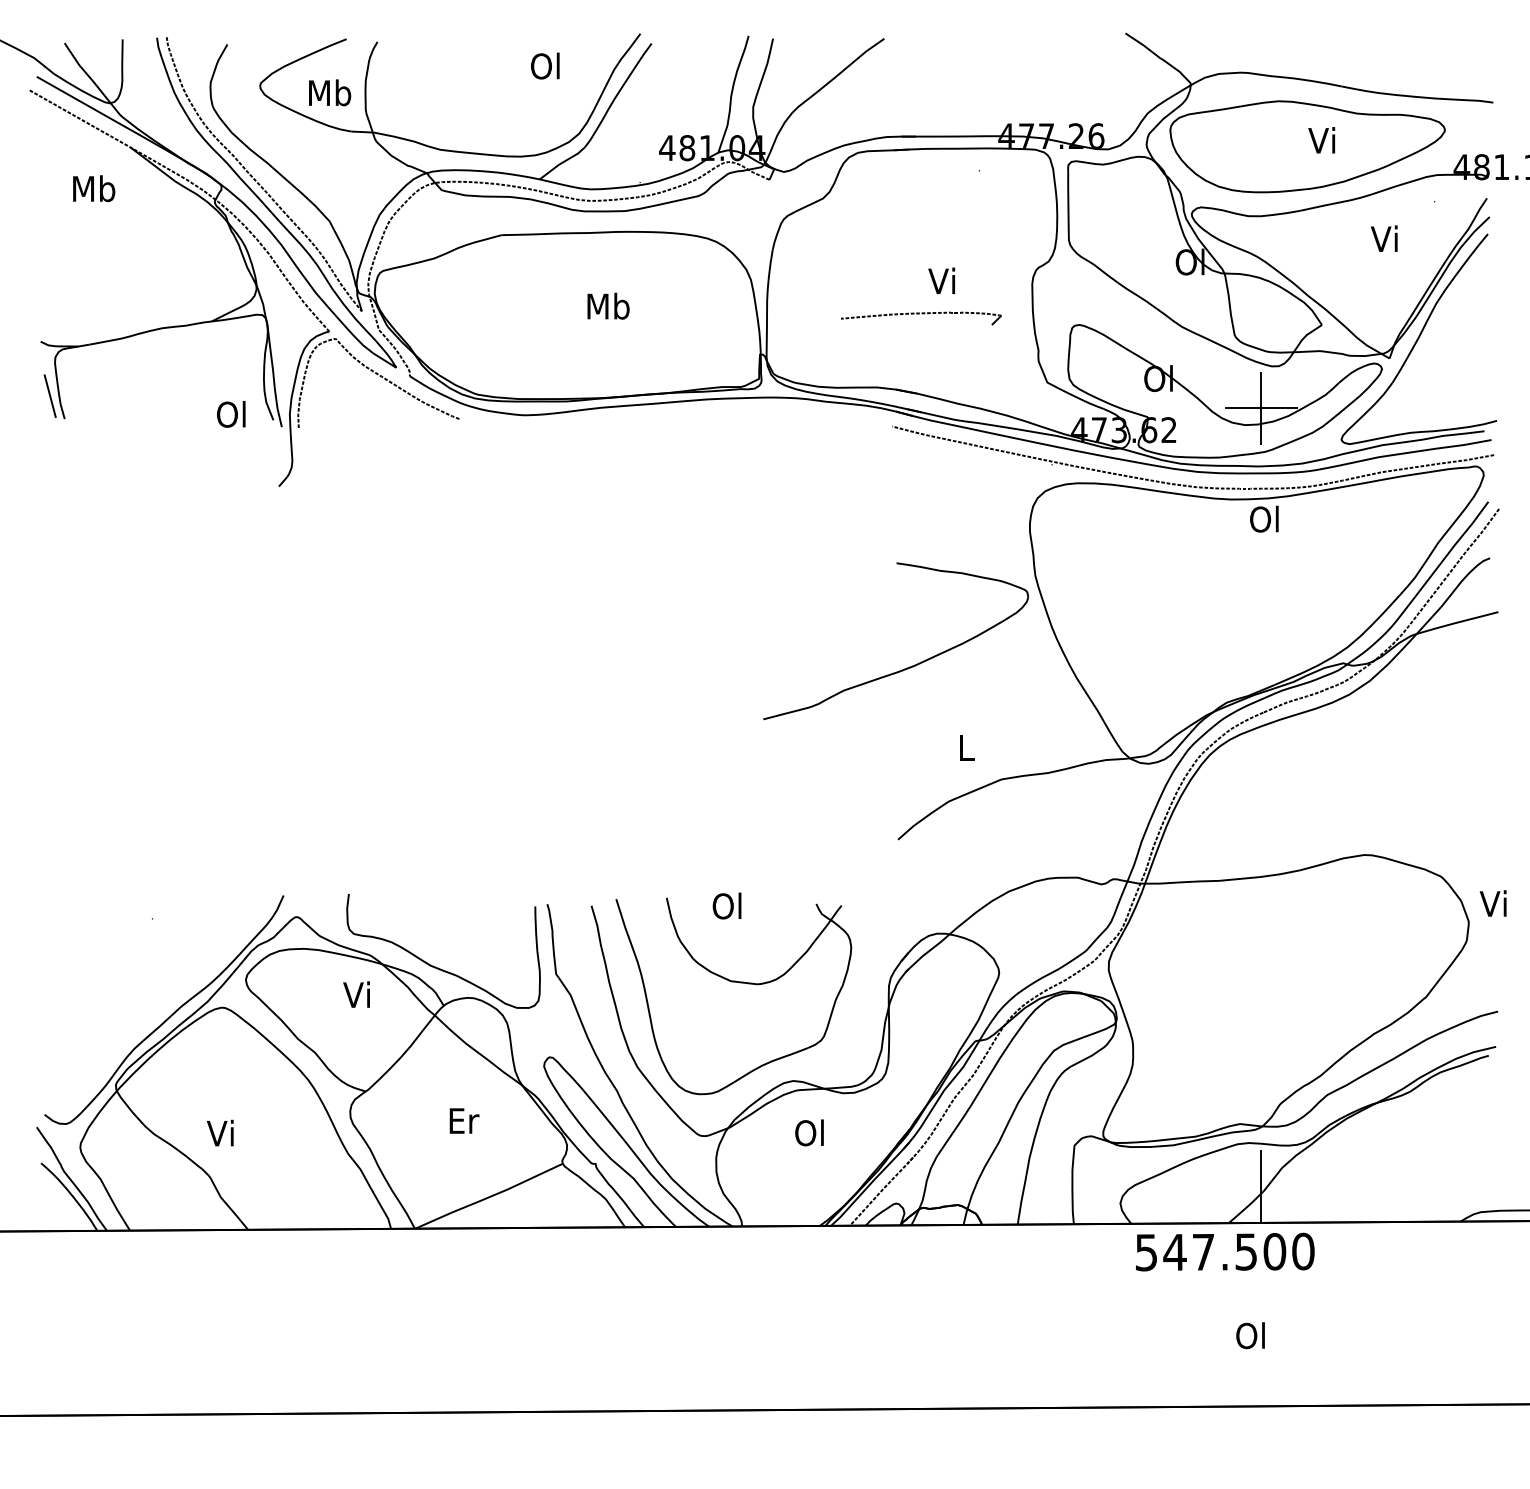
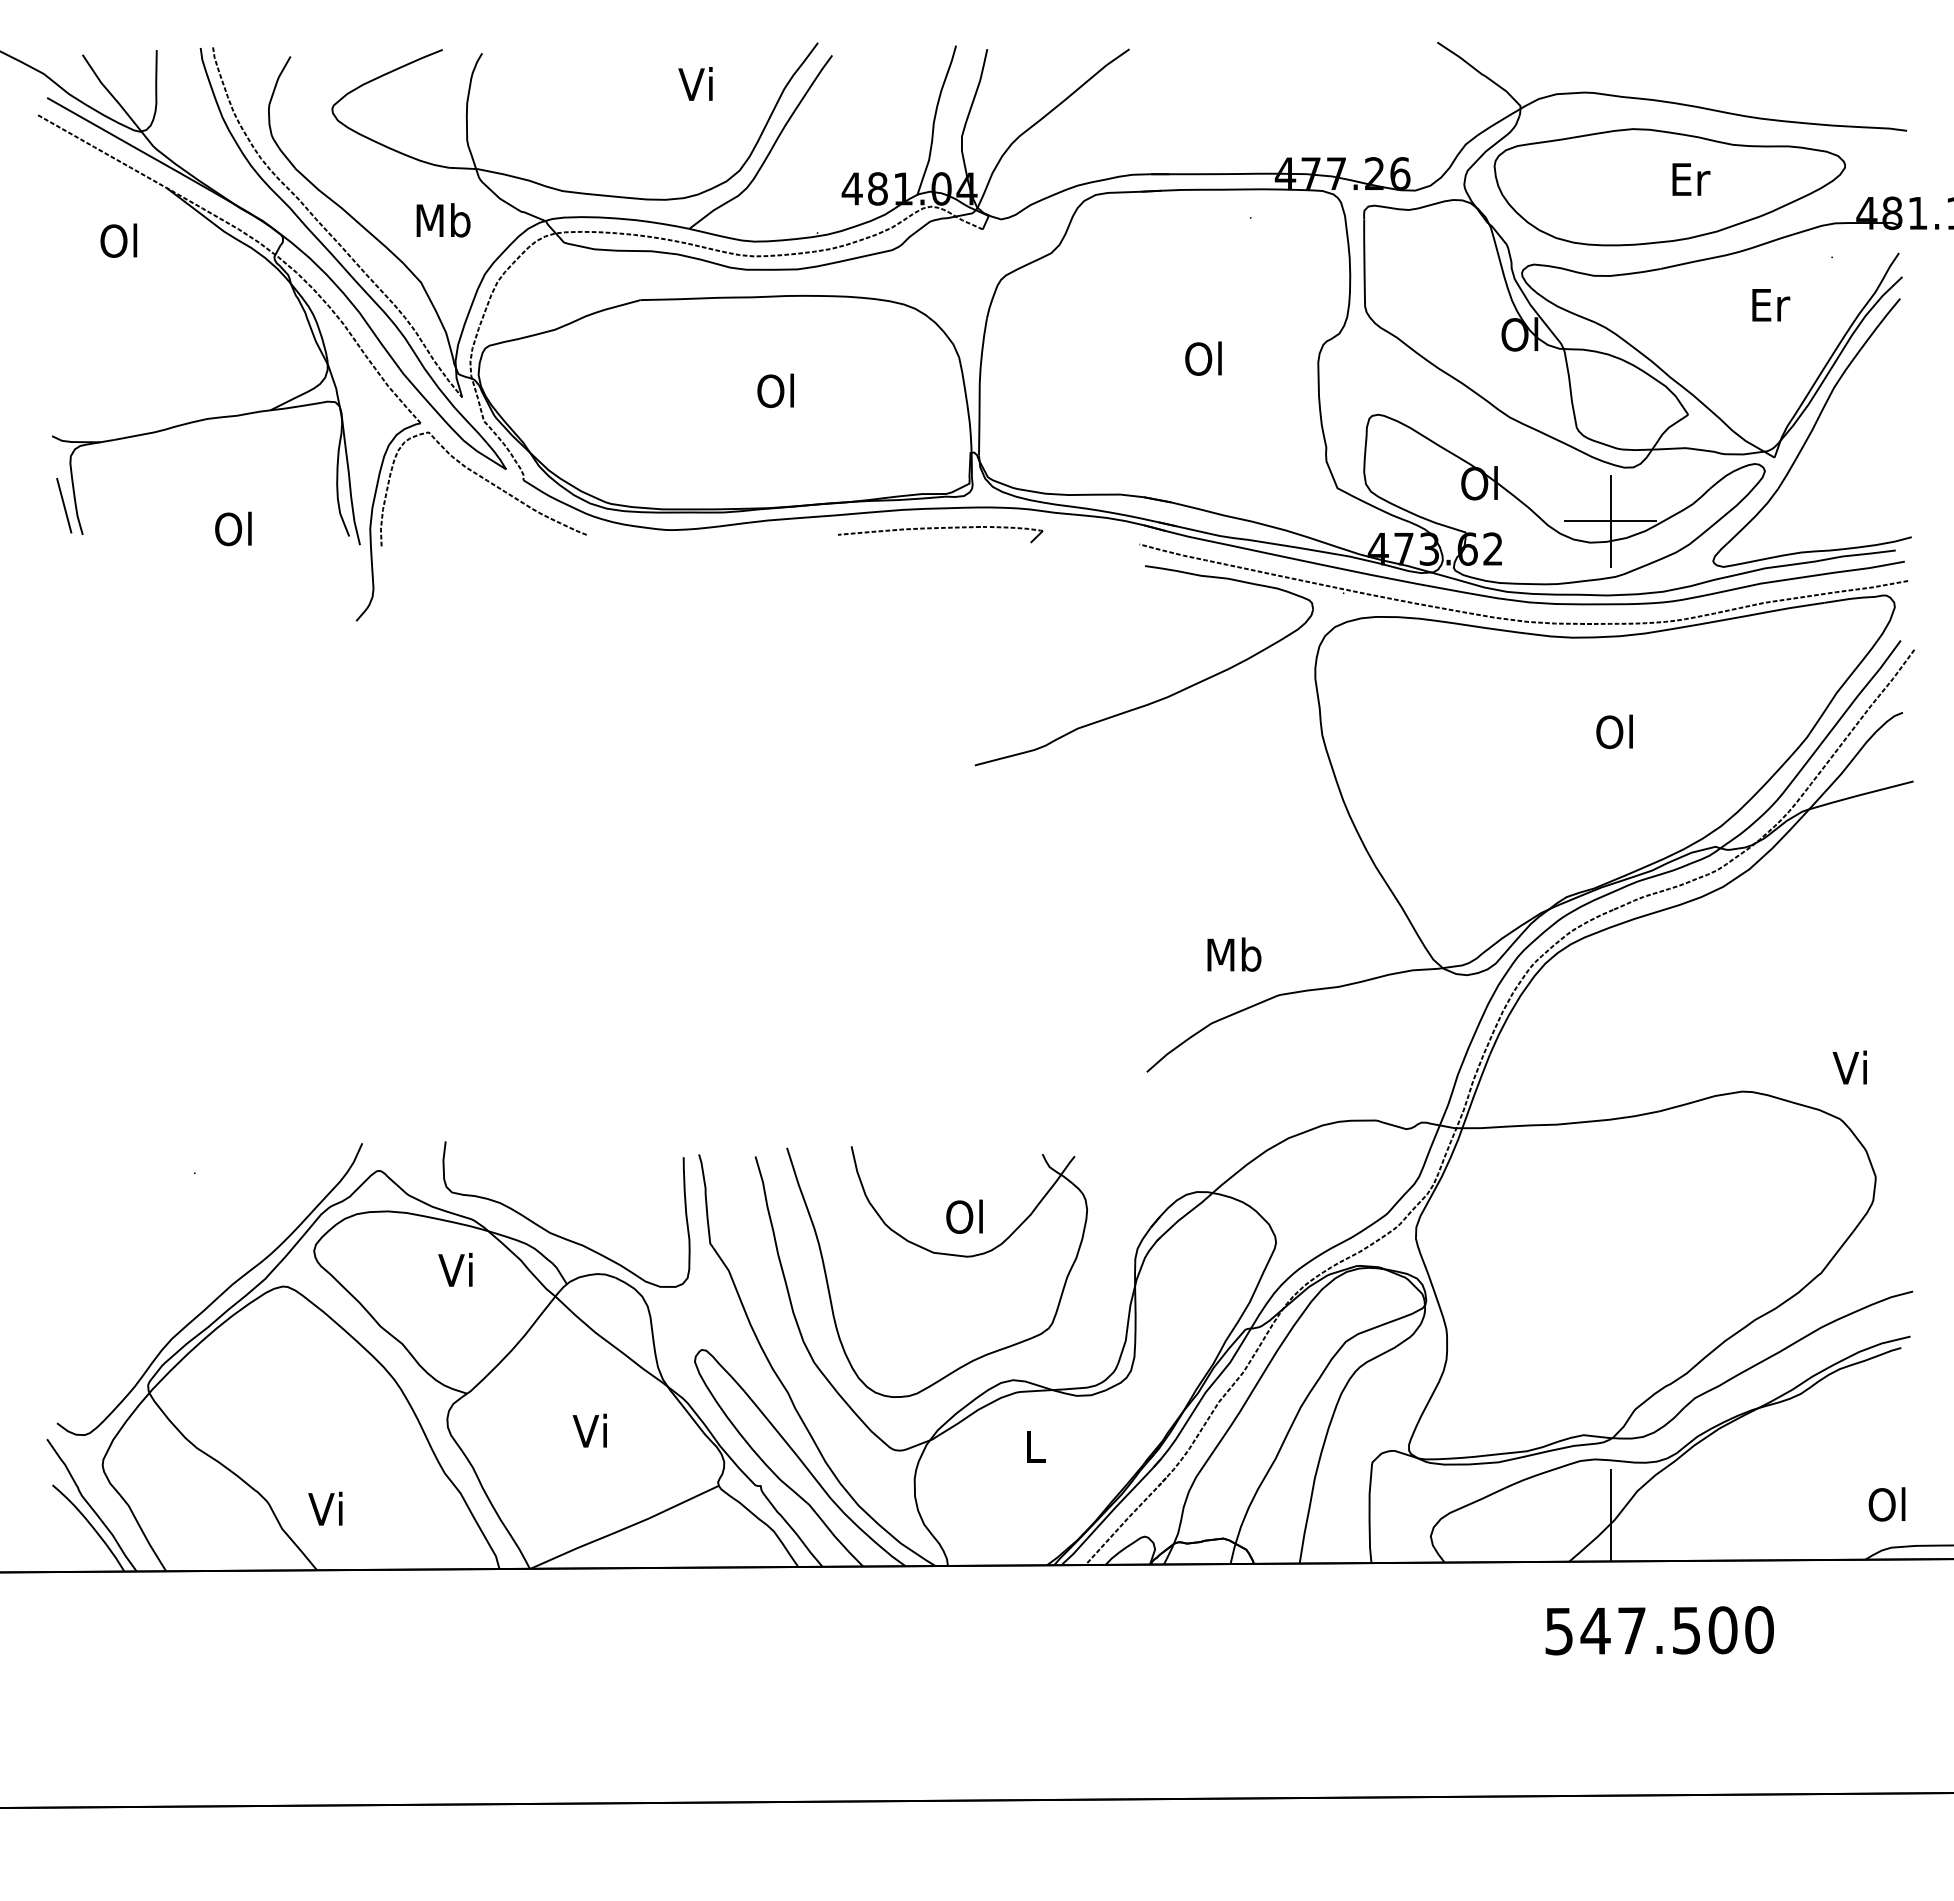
text: (545, 66) -> (696, 84), Ol -> Vi
text: (329, 92) -> (443, 220), moved
text: (1323, 139) -> (1690, 178), Vi -> Er
text: (94, 188) -> (120, 240), Mb -> Ol
text: (1386, 238) -> (1770, 304), Vi -> Er
text: (942, 280) -> (1203, 358), Vi -> Ol
text: (608, 305) -> (777, 390), Mb -> Ol
part: (922, 313) -> (941, 528), moved
text: (231, 414) -> (233, 528), moved
text: (1264, 518) -> (1614, 731), moved
part: (904, 668) -> (1155, 700), moved
text: (966, 747) -> (1234, 954), L -> Mb
text: (1492, 903) -> (1849, 1067), moved
text: (727, 905) -> (964, 1216), moved
text: (463, 1120) -> (592, 1430), Er -> Vi
text: (220, 1132) -> (325, 1508), moved
text: (809, 1132) -> (1033, 1446), Ol -> L
text: (1225, 1251) -> (1659, 1630), moved
text: (1250, 1335) -> (1886, 1504), moved

